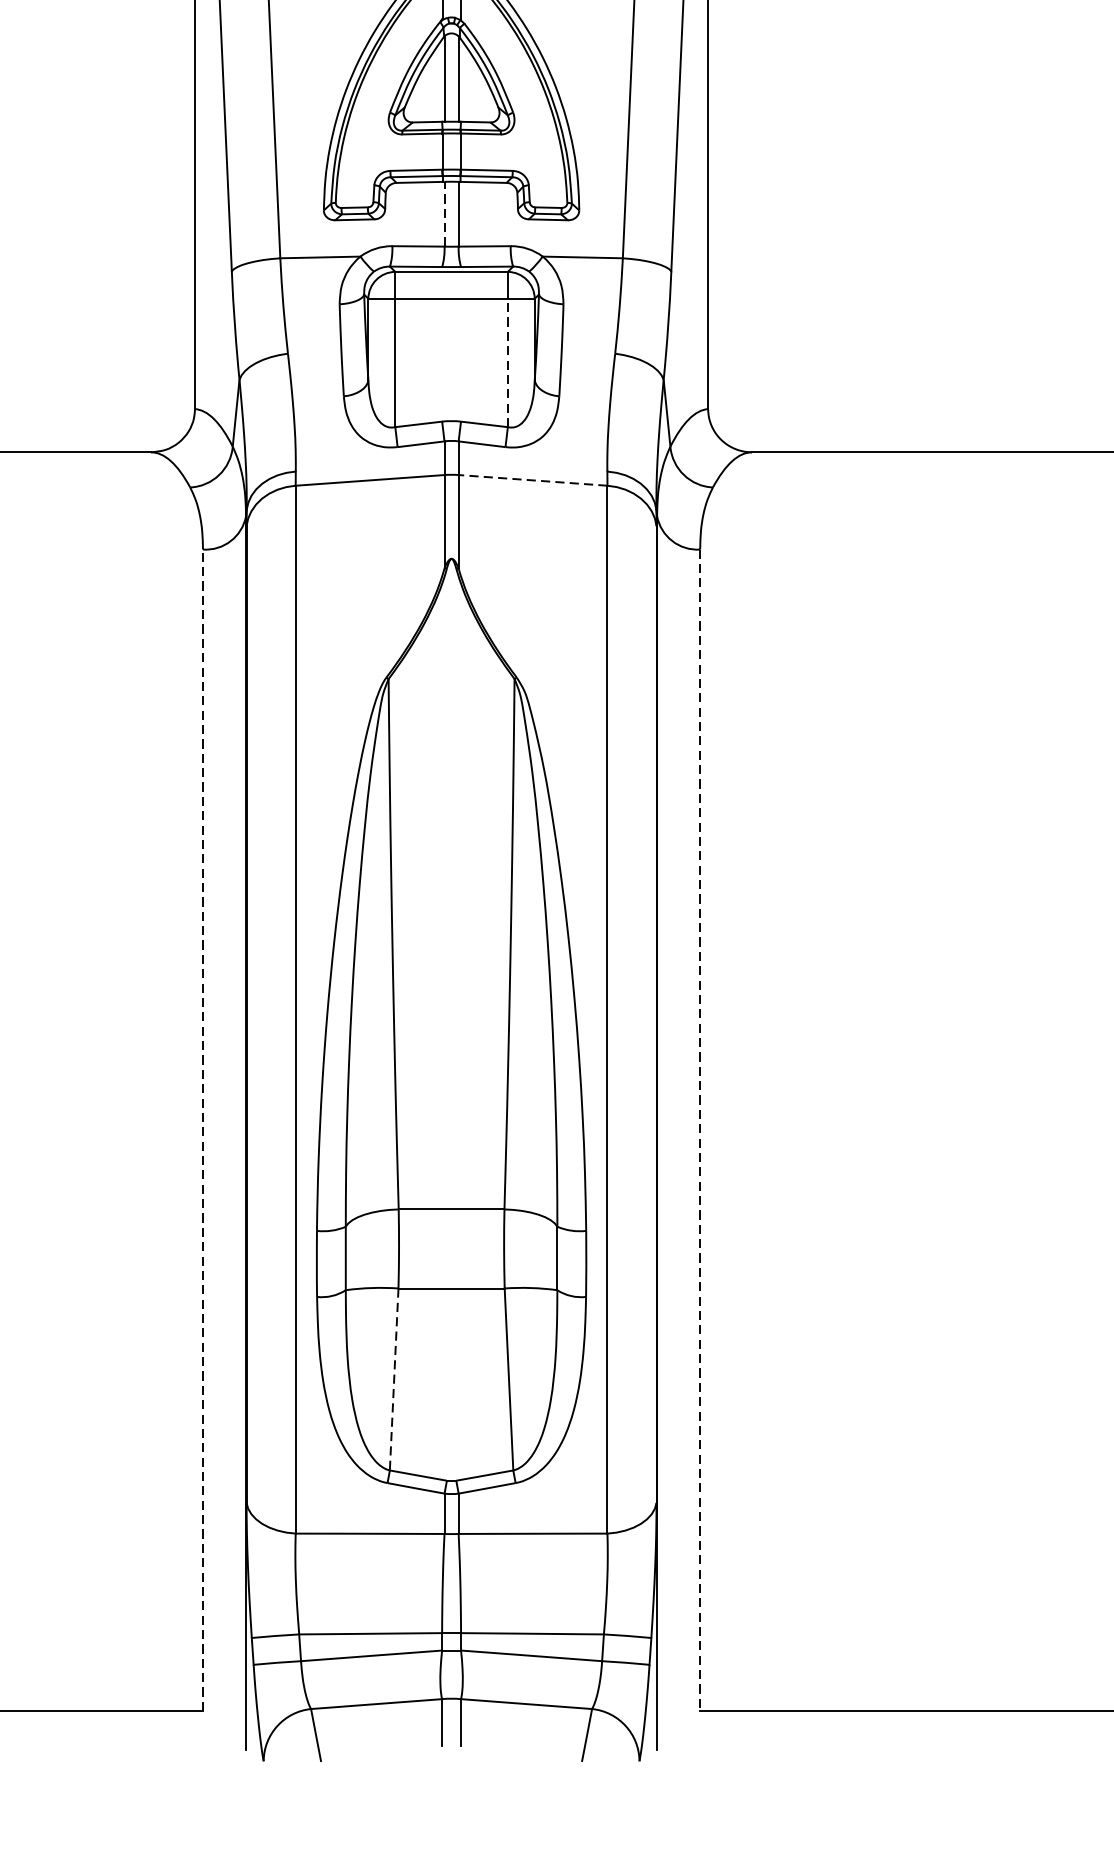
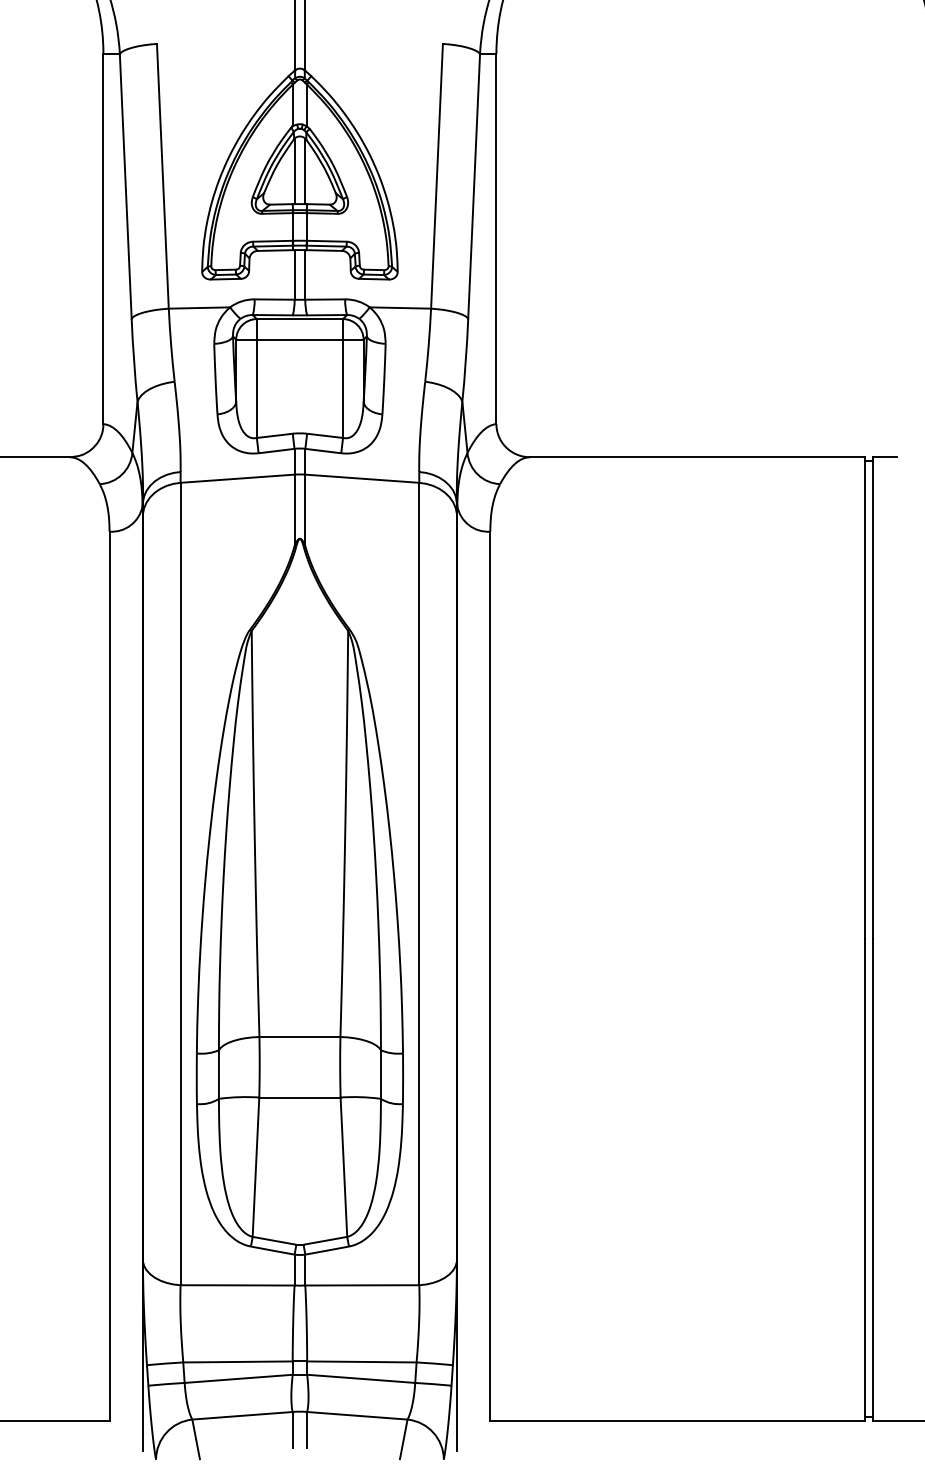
line: (444, 213) -> (294, 274), dashed -> solid
line: (508, 362) -> (343, 388), dashed -> solid
line: (531, 480) -> (361, 478), dashed -> solid
line: (202, 1130) -> (109, 976), dashed -> solid
line: (700, 1130) -> (490, 976), dashed -> solid
line: (393, 1379) -> (255, 1167), dashed -> solid

